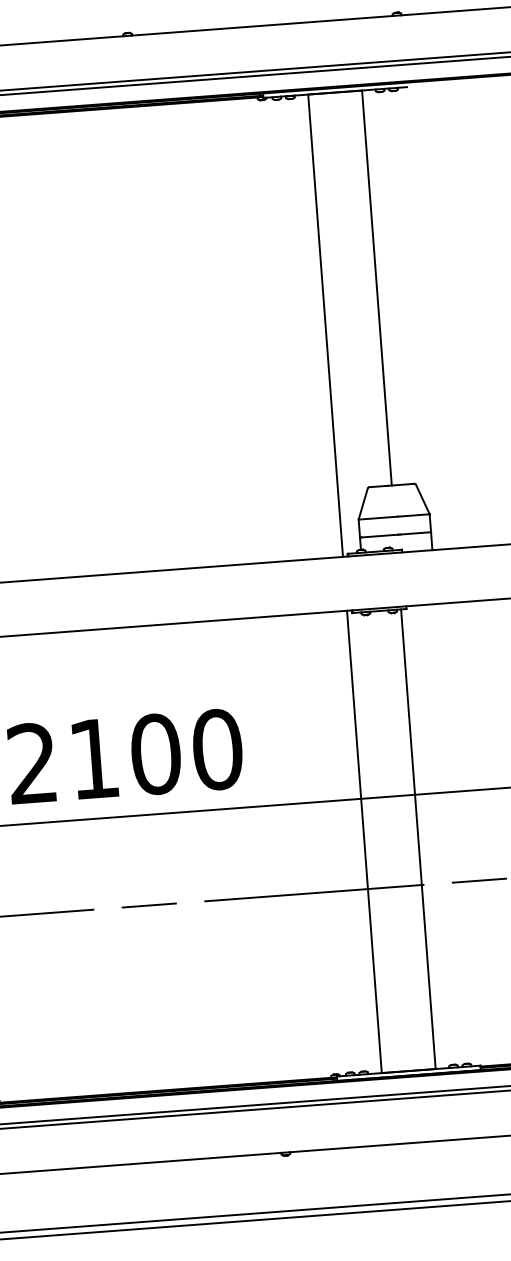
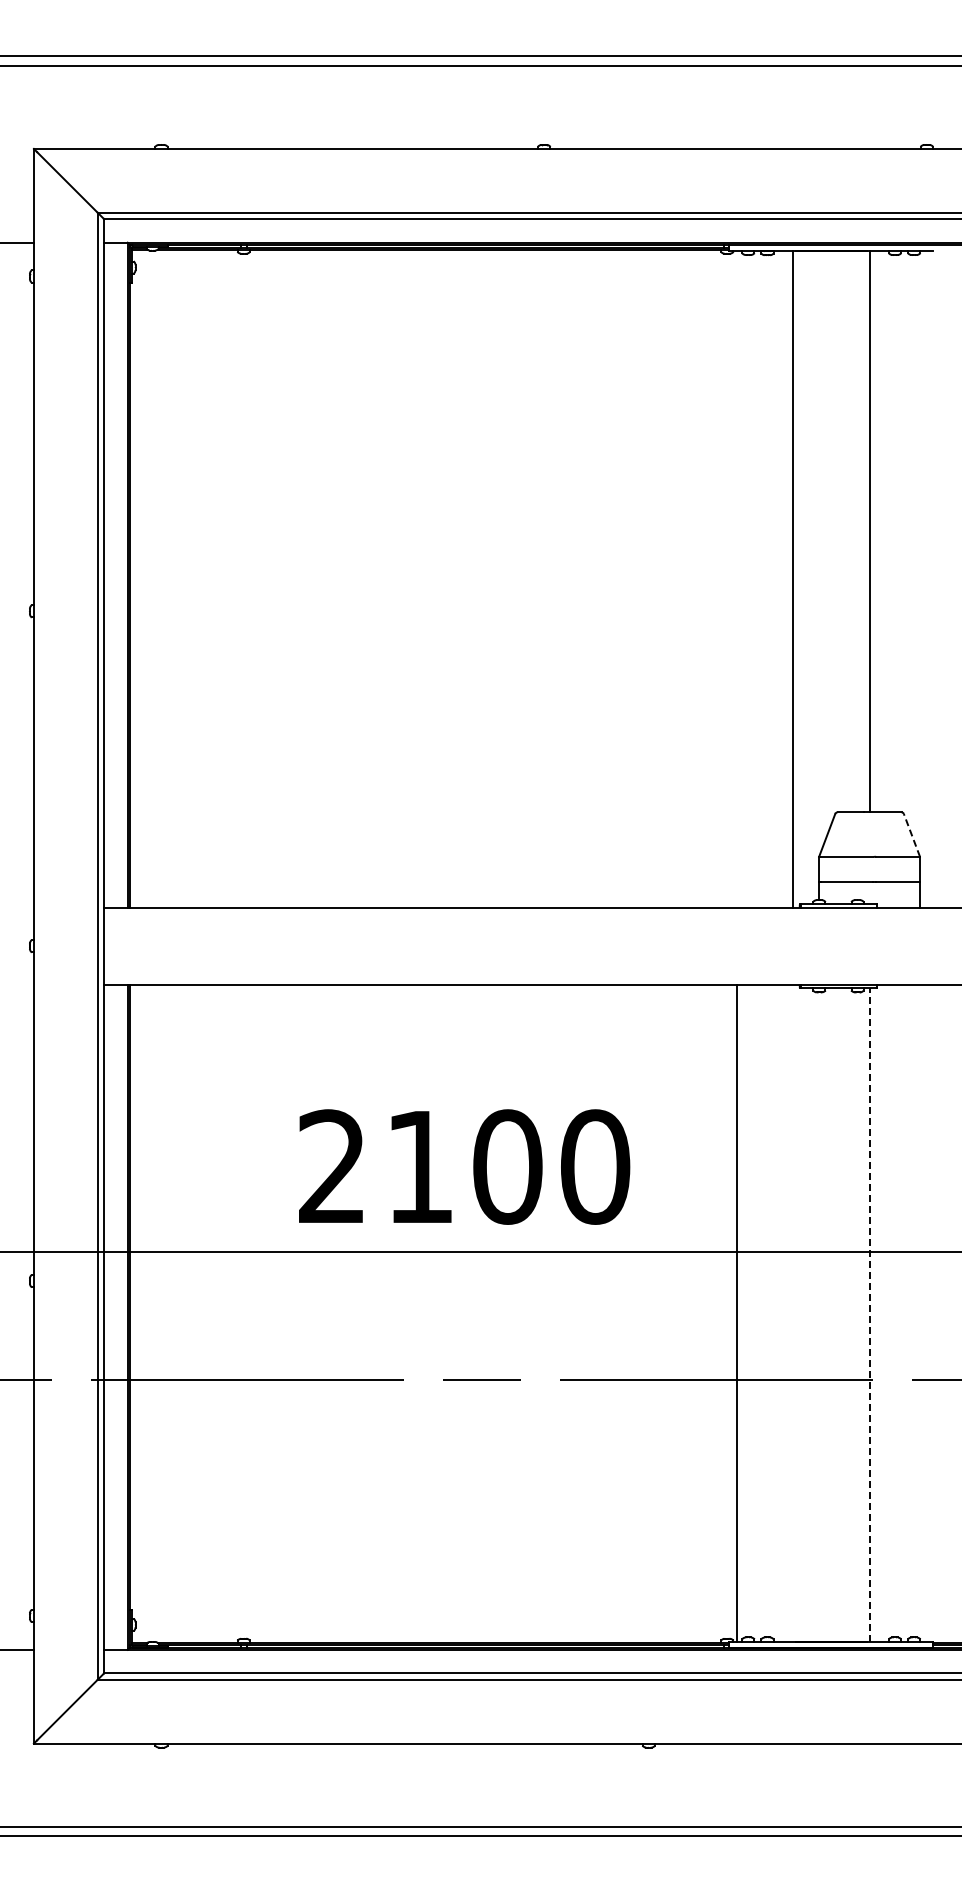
line: (422, 499) -> (911, 835), solid -> dashed
line: (418, 838) -> (869, 1314), solid -> dashed
line: (364, 841) -> (736, 1312), moved

